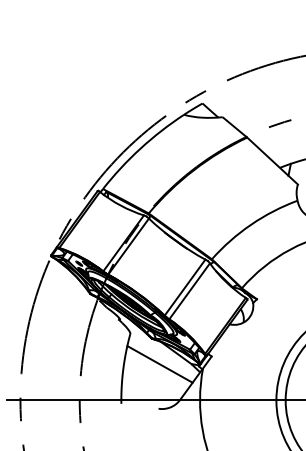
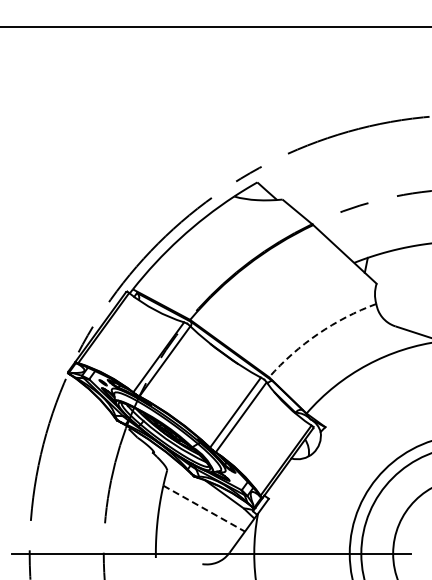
arc: (251, 224) -> (318, 333), solid -> dashed
line: (160, 364) -> (204, 508), solid -> dashed

